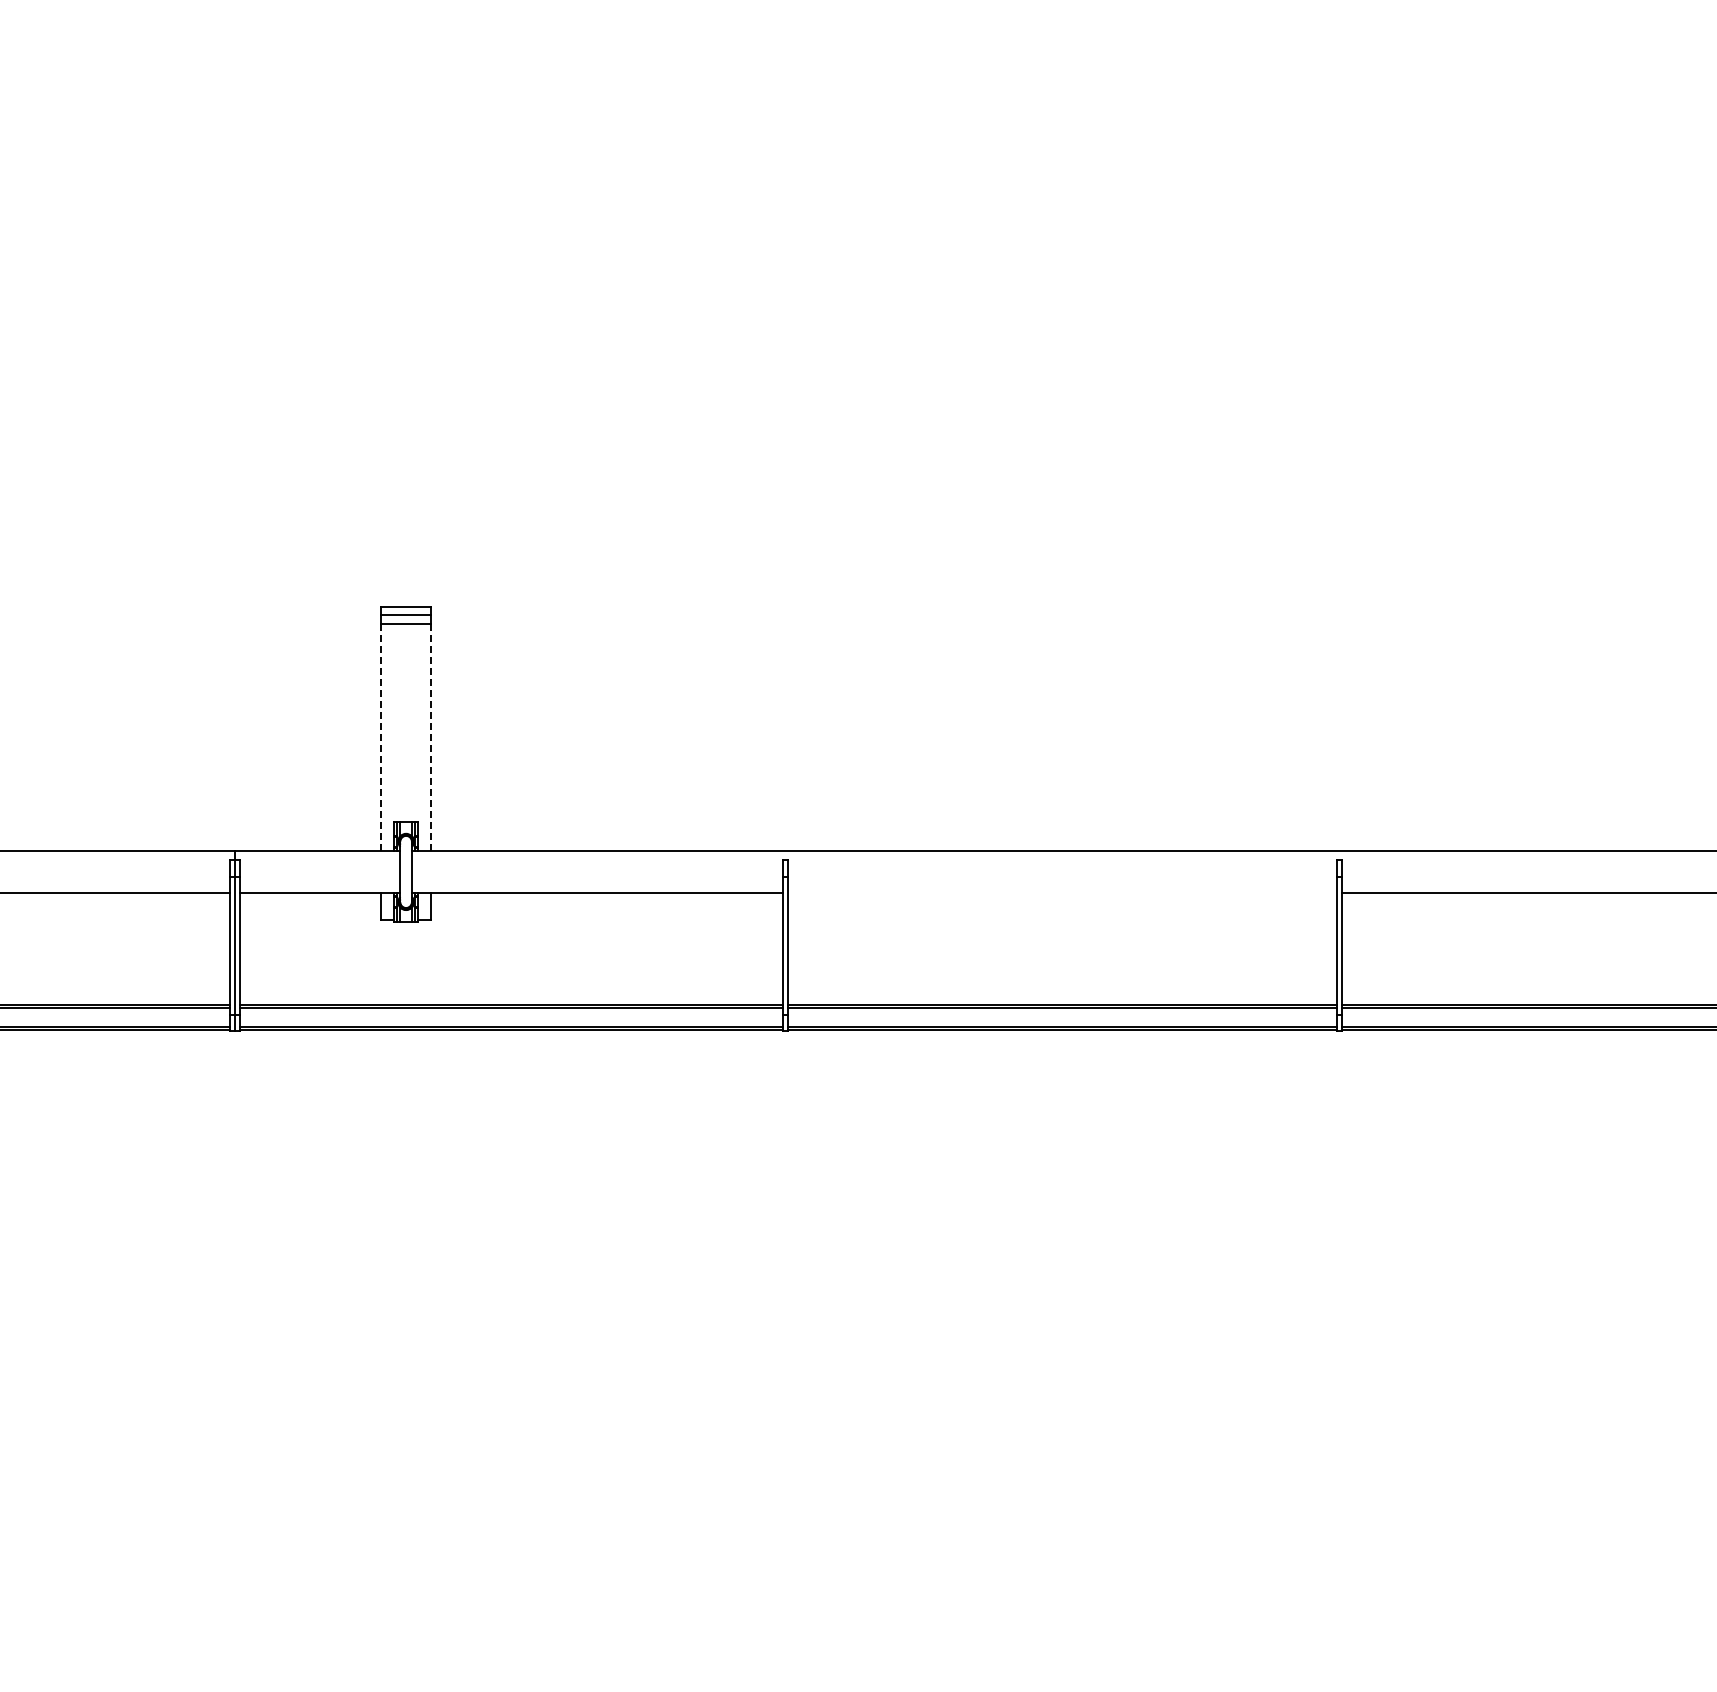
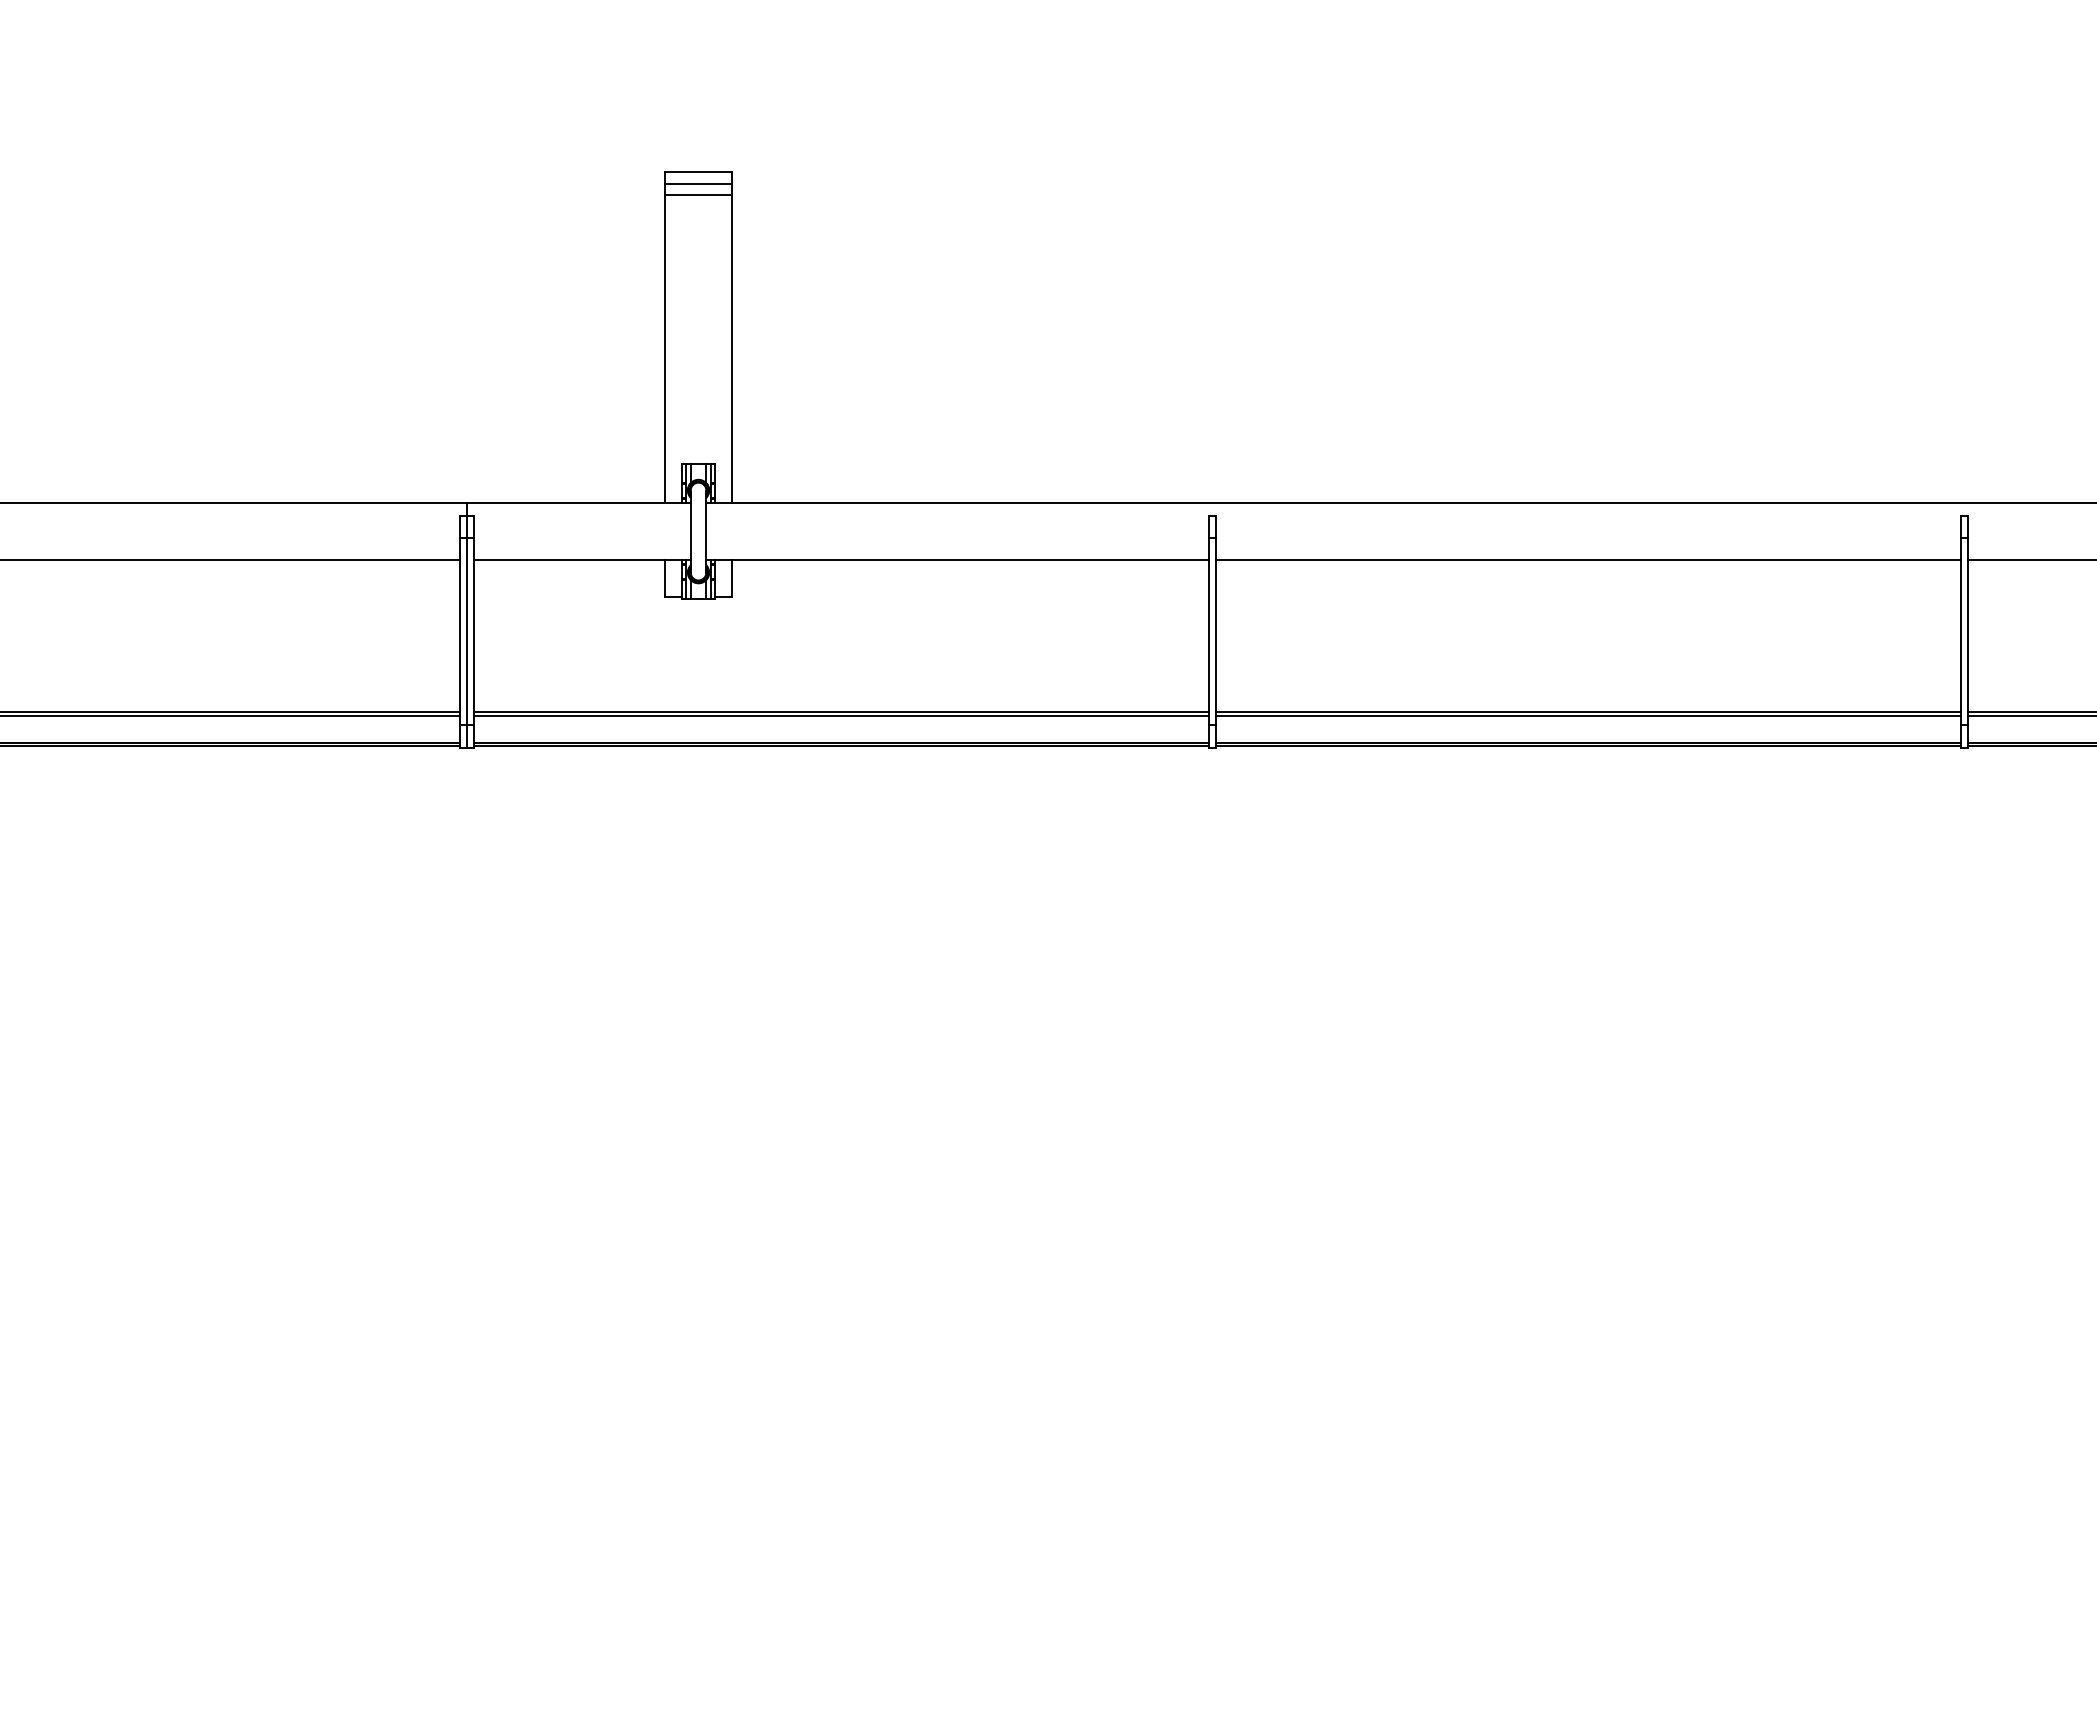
line: (381, 737) -> (665, 349), dashed -> solid
line: (431, 737) -> (732, 349), dashed -> solid
line: (1061, 892) -> (1587, 559), added

